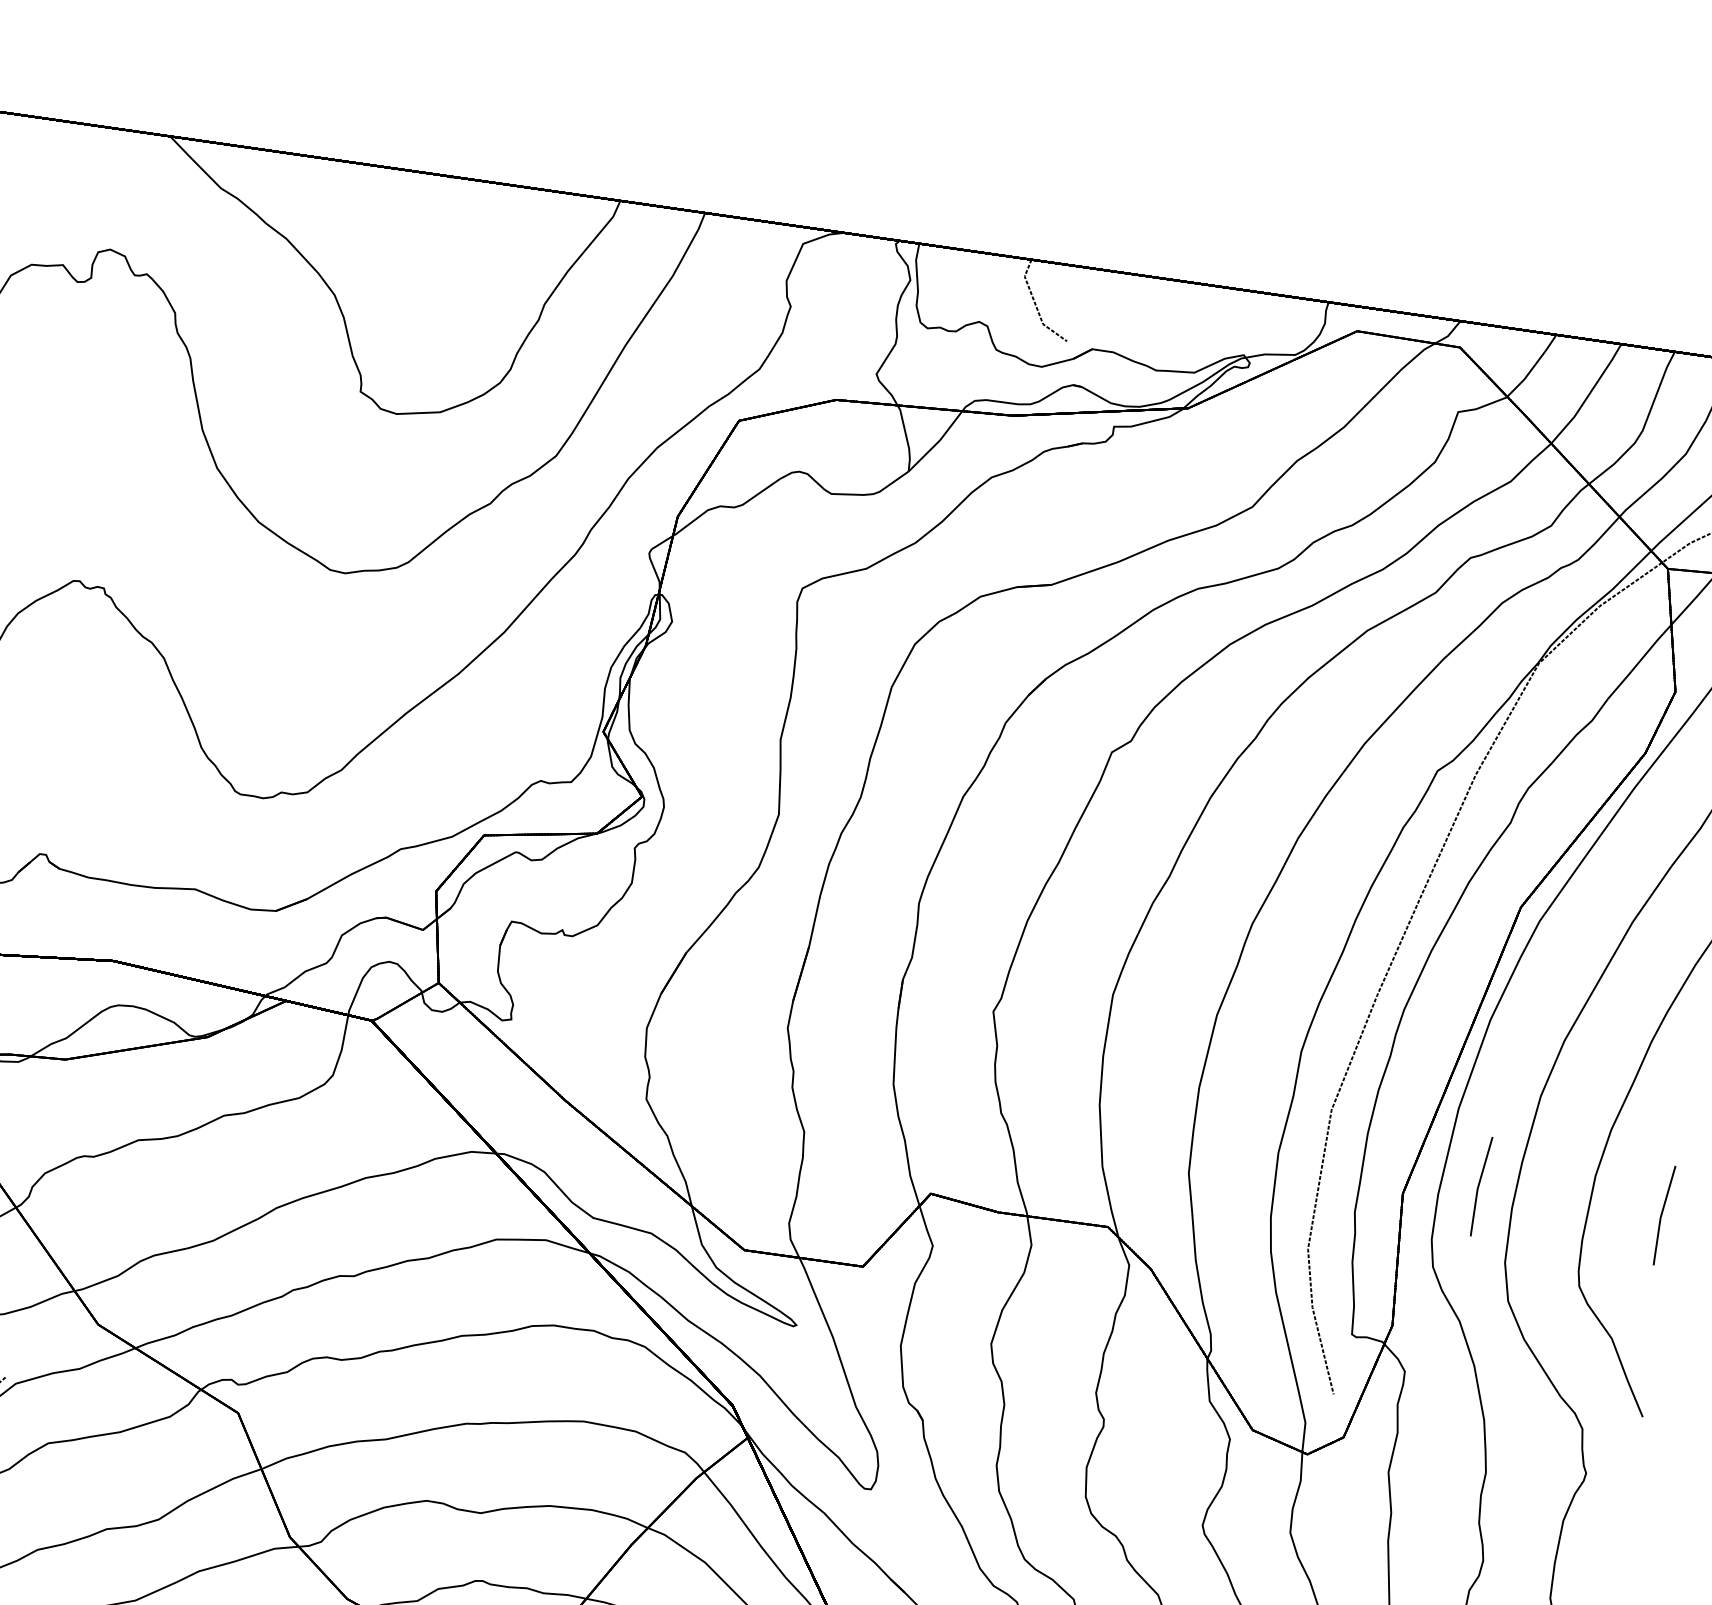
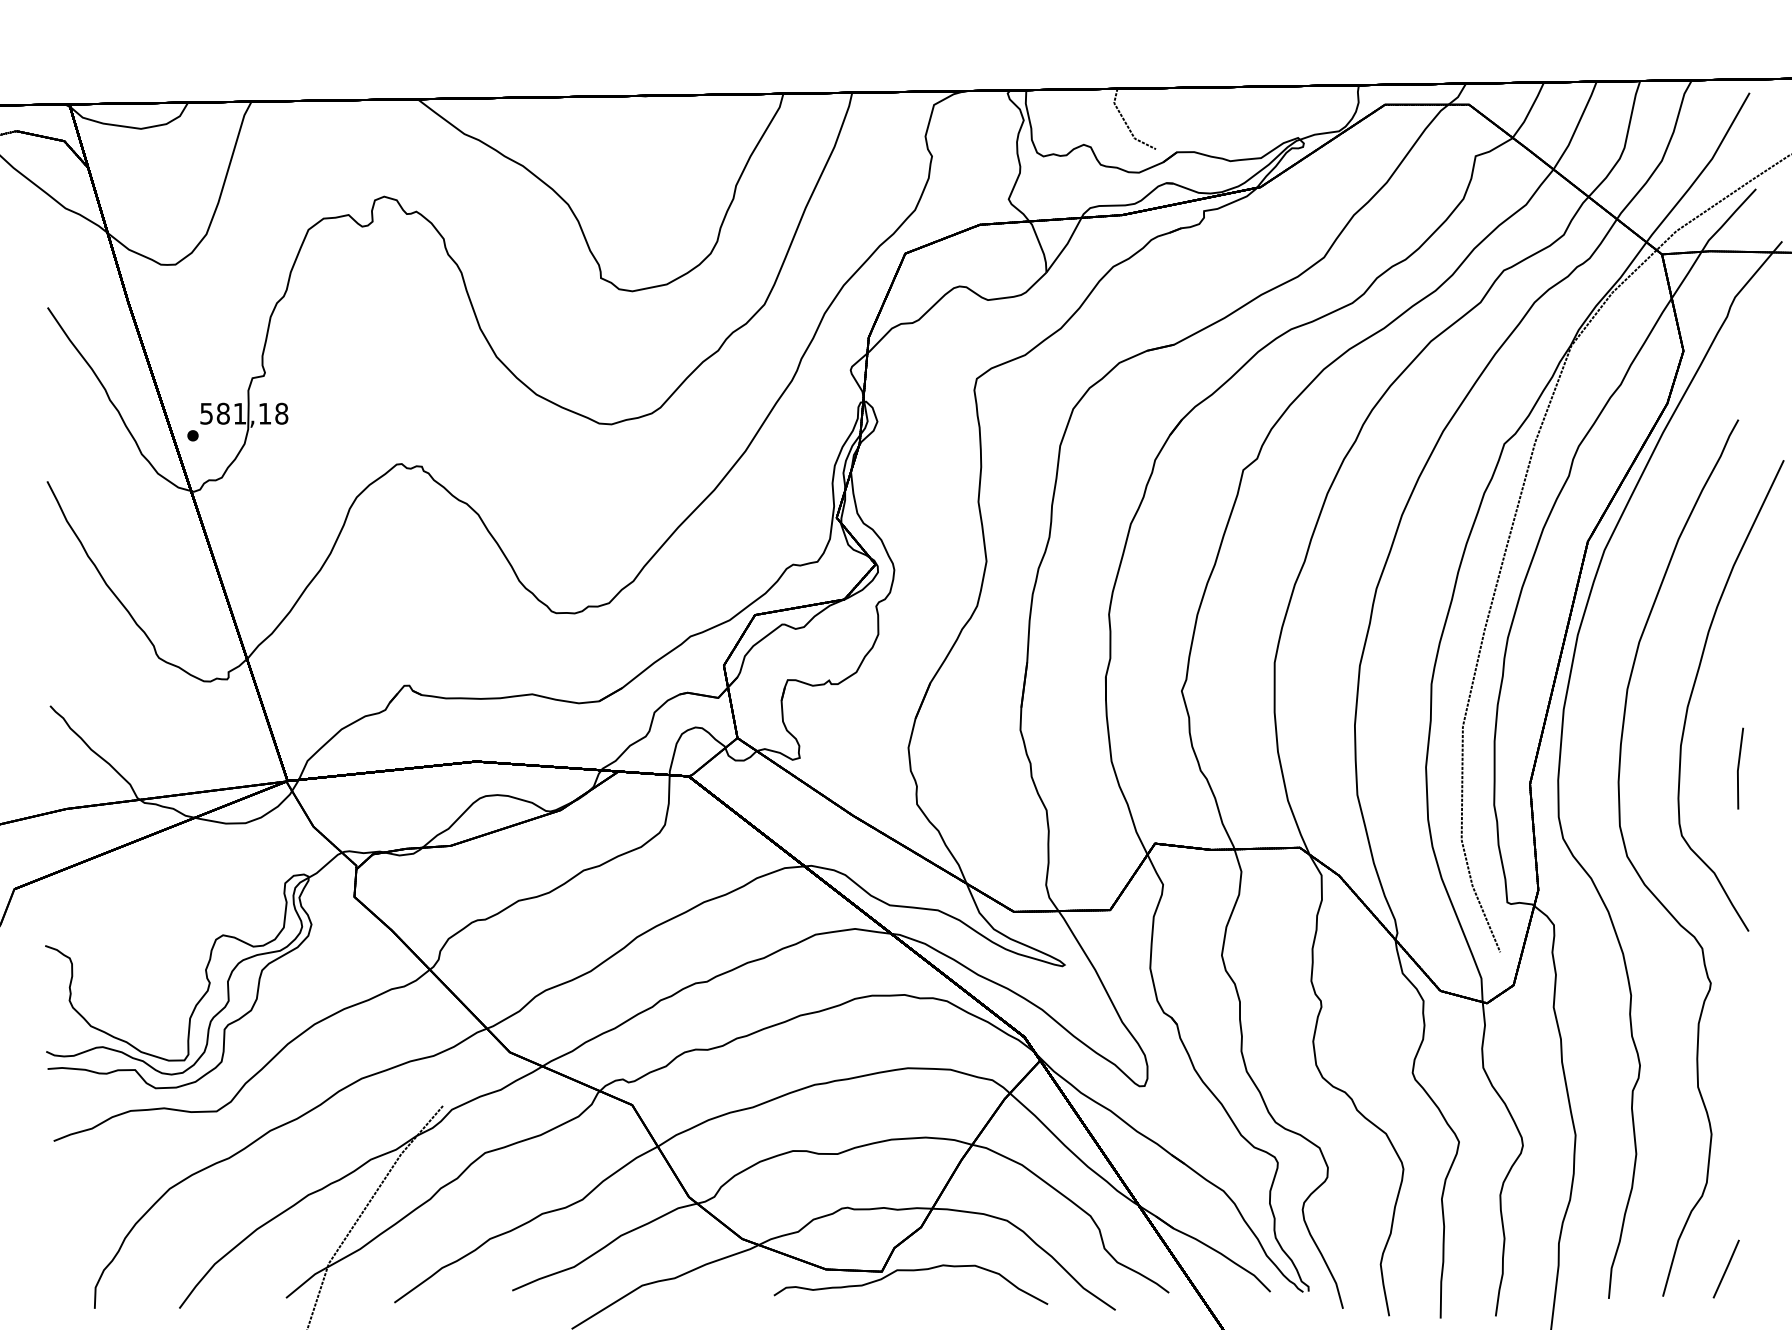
part: (1481, 1186) -> (1591, 768), removed

